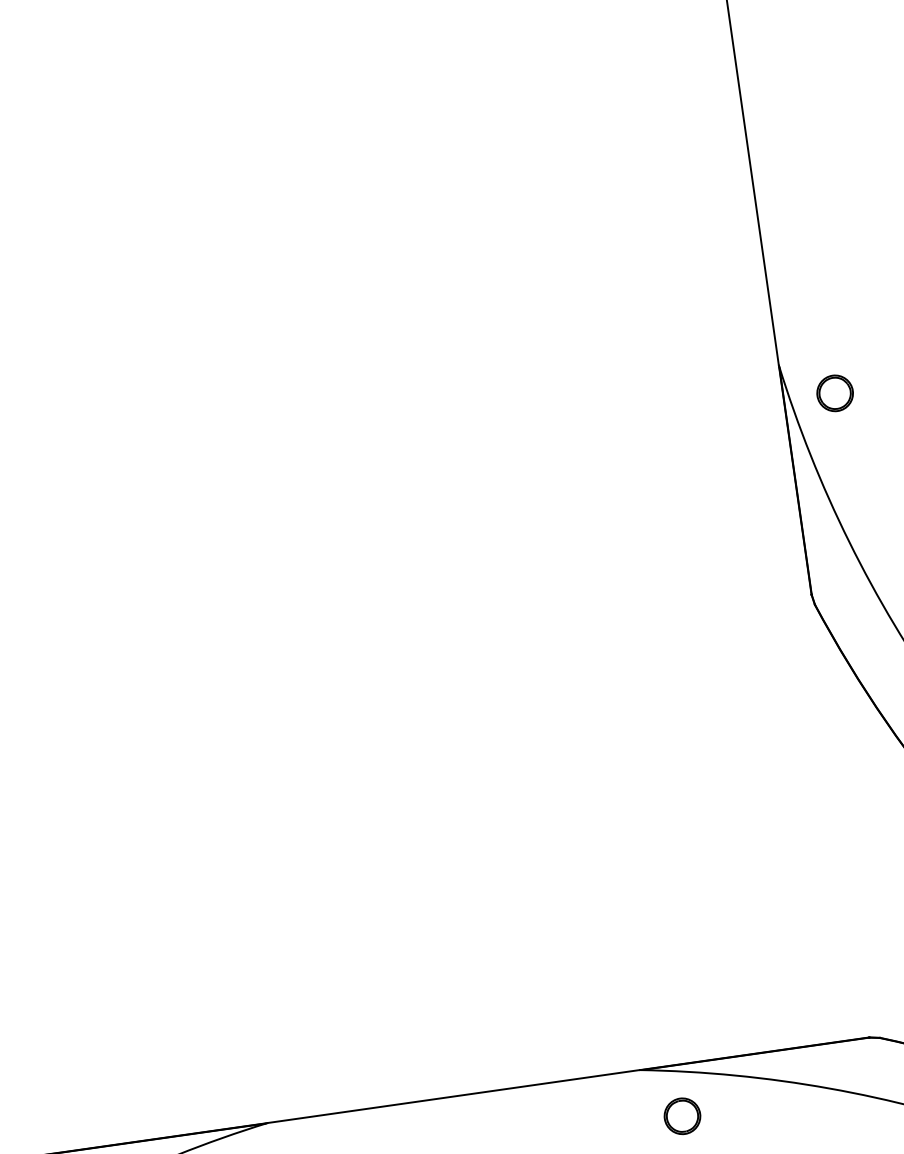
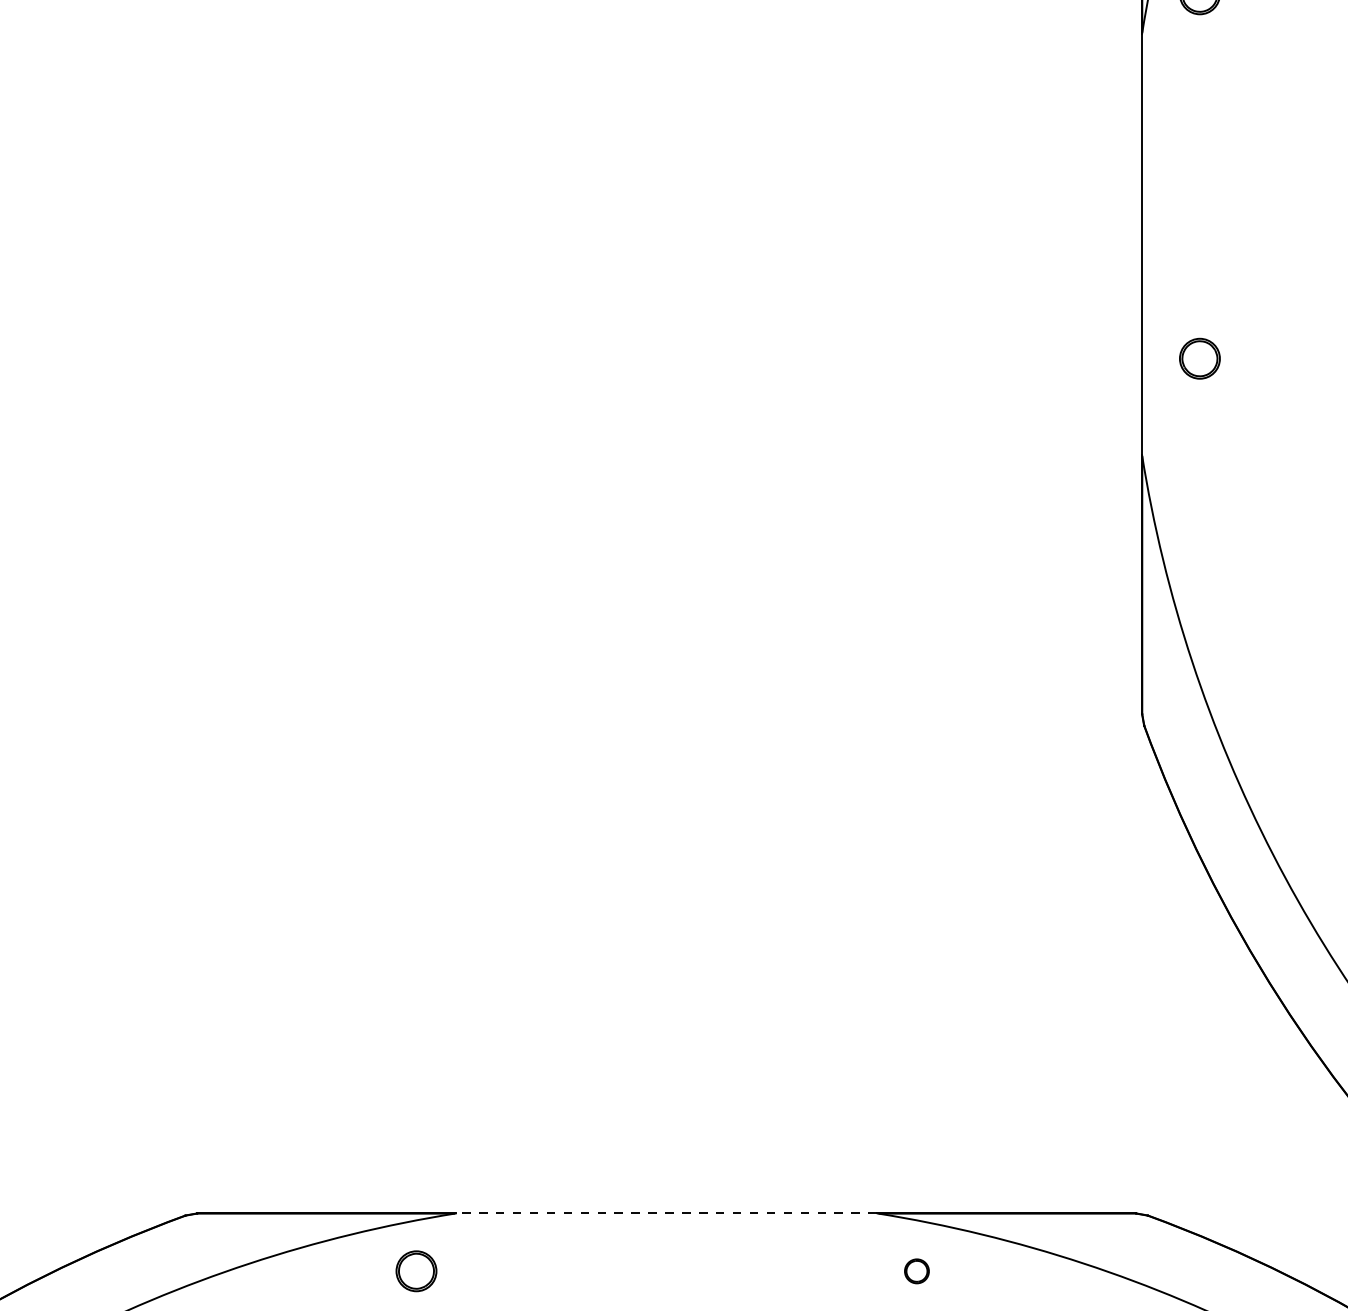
part: (834, 393) -> (1199, 358), moved
line: (453, 1096) -> (666, 1213), solid -> dashed
part: (682, 1116) -> (916, 1271), size x0.6

